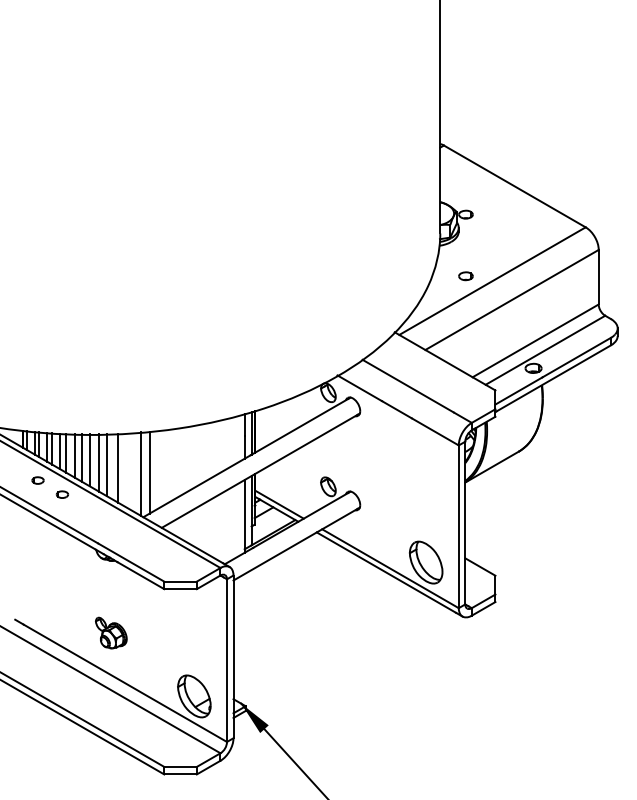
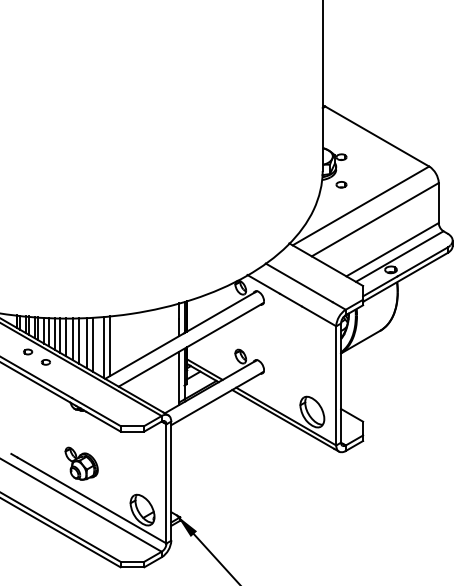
part: (465, 276) -> (341, 184), moved
line: (126, 470) -> (92, 344), added
part: (111, 632) -> (81, 463), size x1.43

